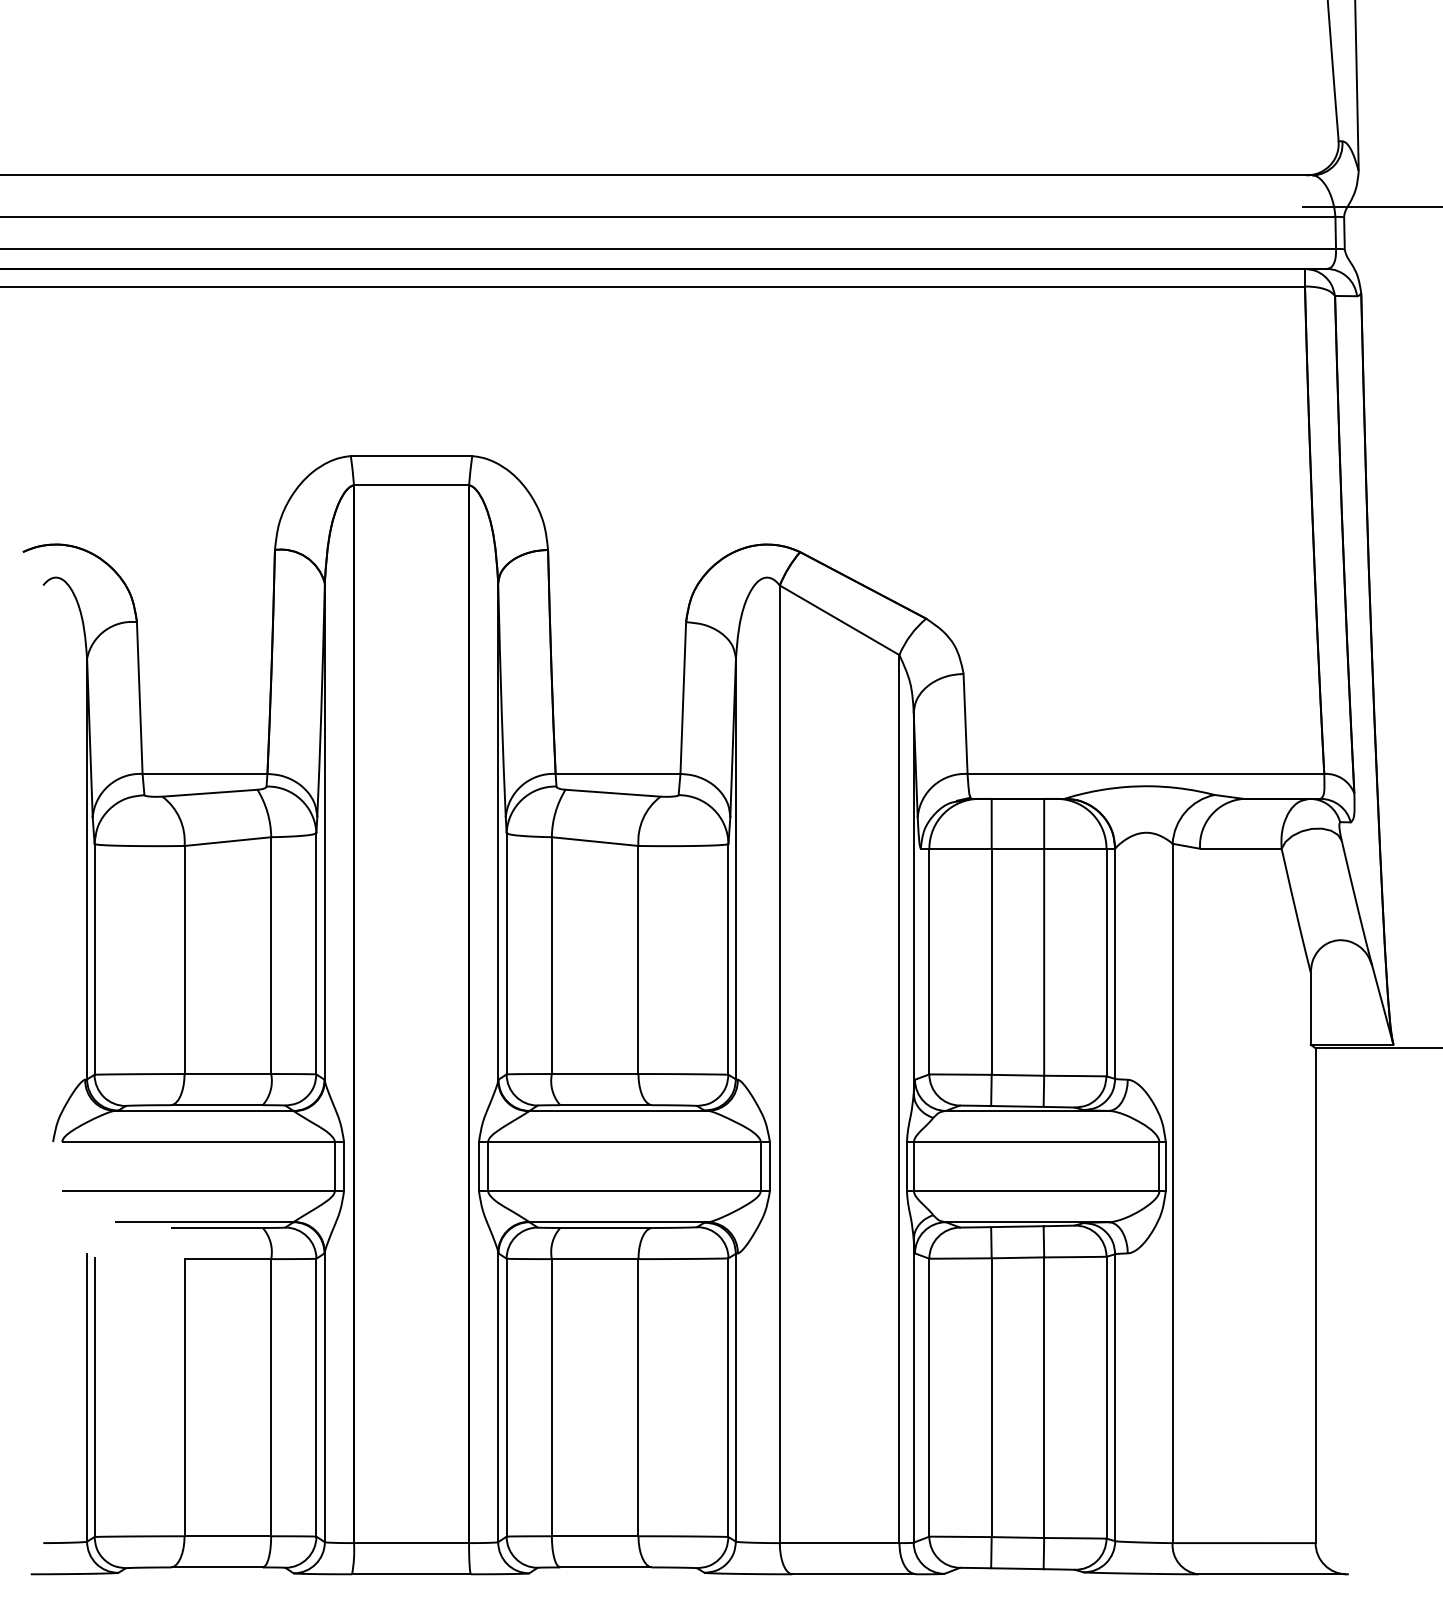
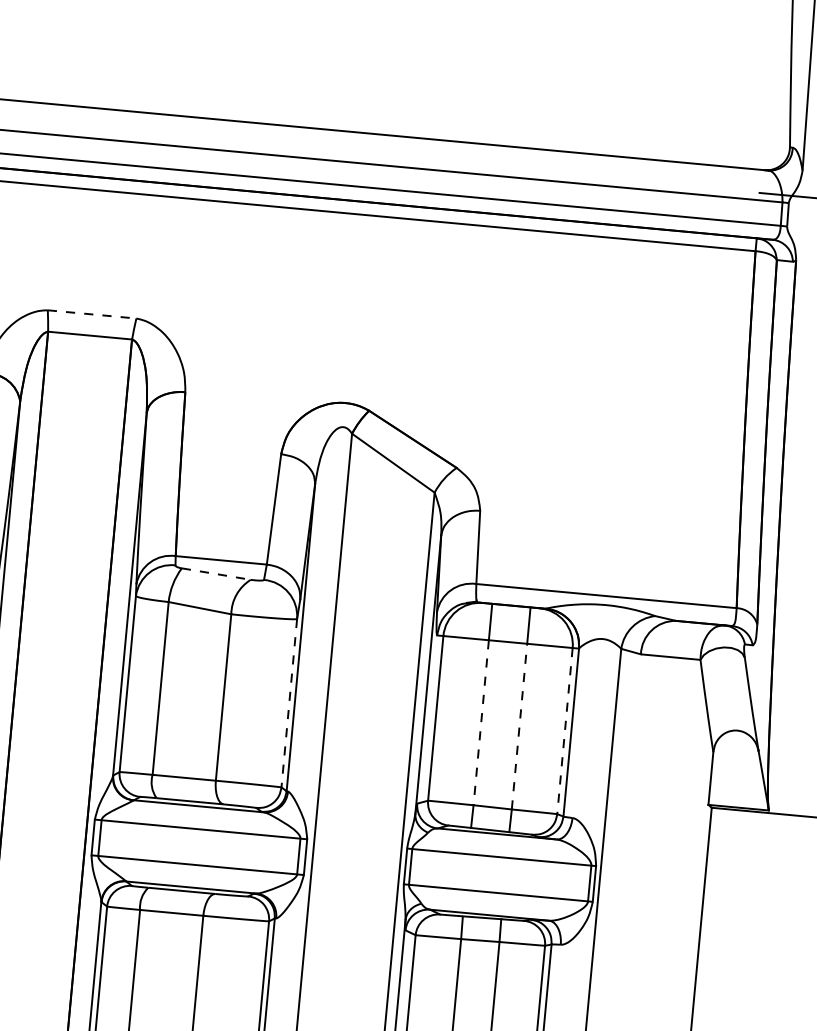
line: (411, 456) -> (92, 314), solid -> dashed
line: (613, 793) -> (216, 574), solid -> dashed
line: (728, 959) -> (289, 703), solid -> dashed
line: (1044, 961) -> (519, 726), solid -> dashed
line: (991, 962) -> (481, 723), solid -> dashed
line: (1106, 962) -> (564, 731), solid -> dashed

